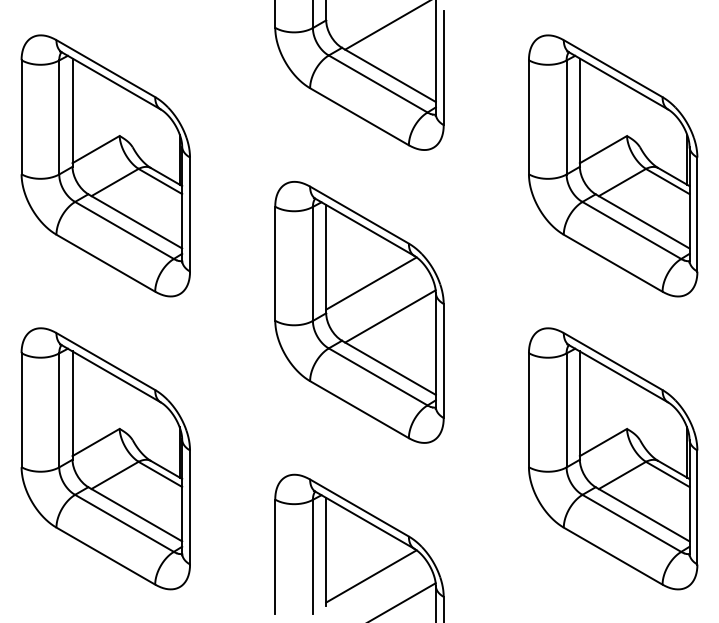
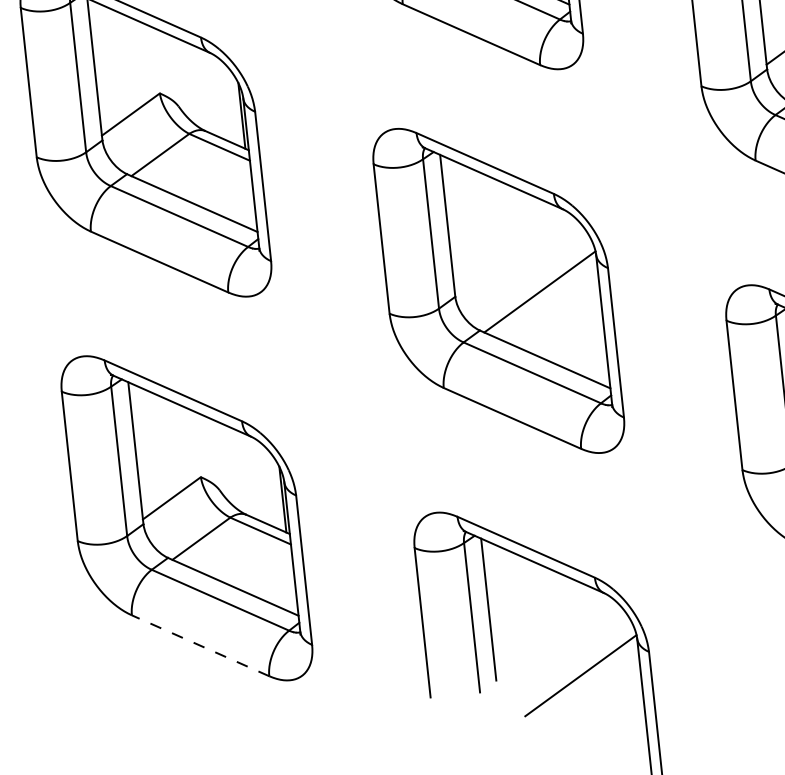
line: (371, 283) -> (510, 251), removed
line: (105, 555) -> (200, 645), solid -> dashed
line: (371, 576) -> (551, 635), removed

